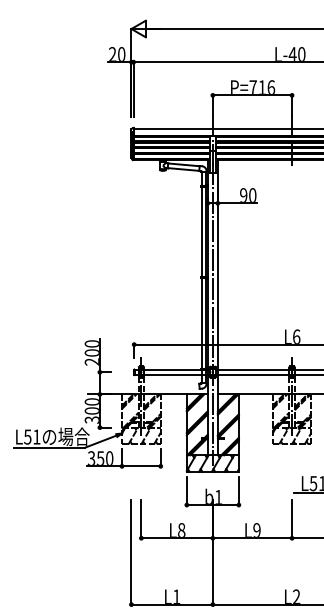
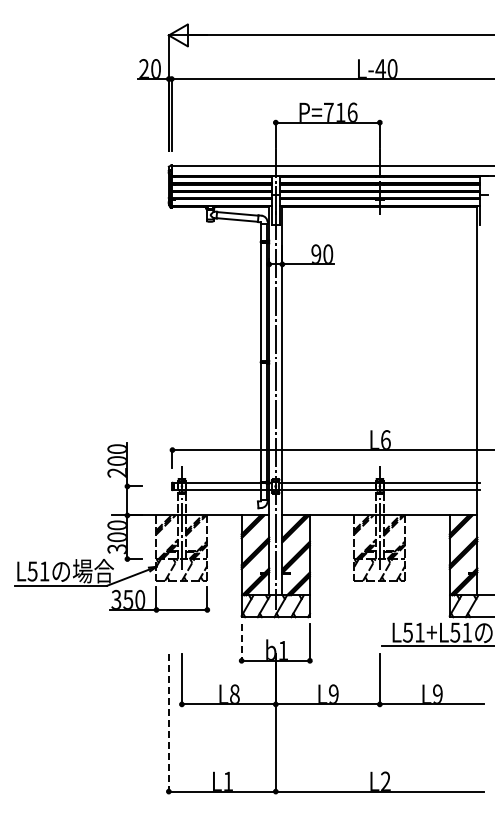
line: (186, 491) -> (241, 643), solid -> dashed
line: (131, 552) -> (168, 722), solid -> dashed

